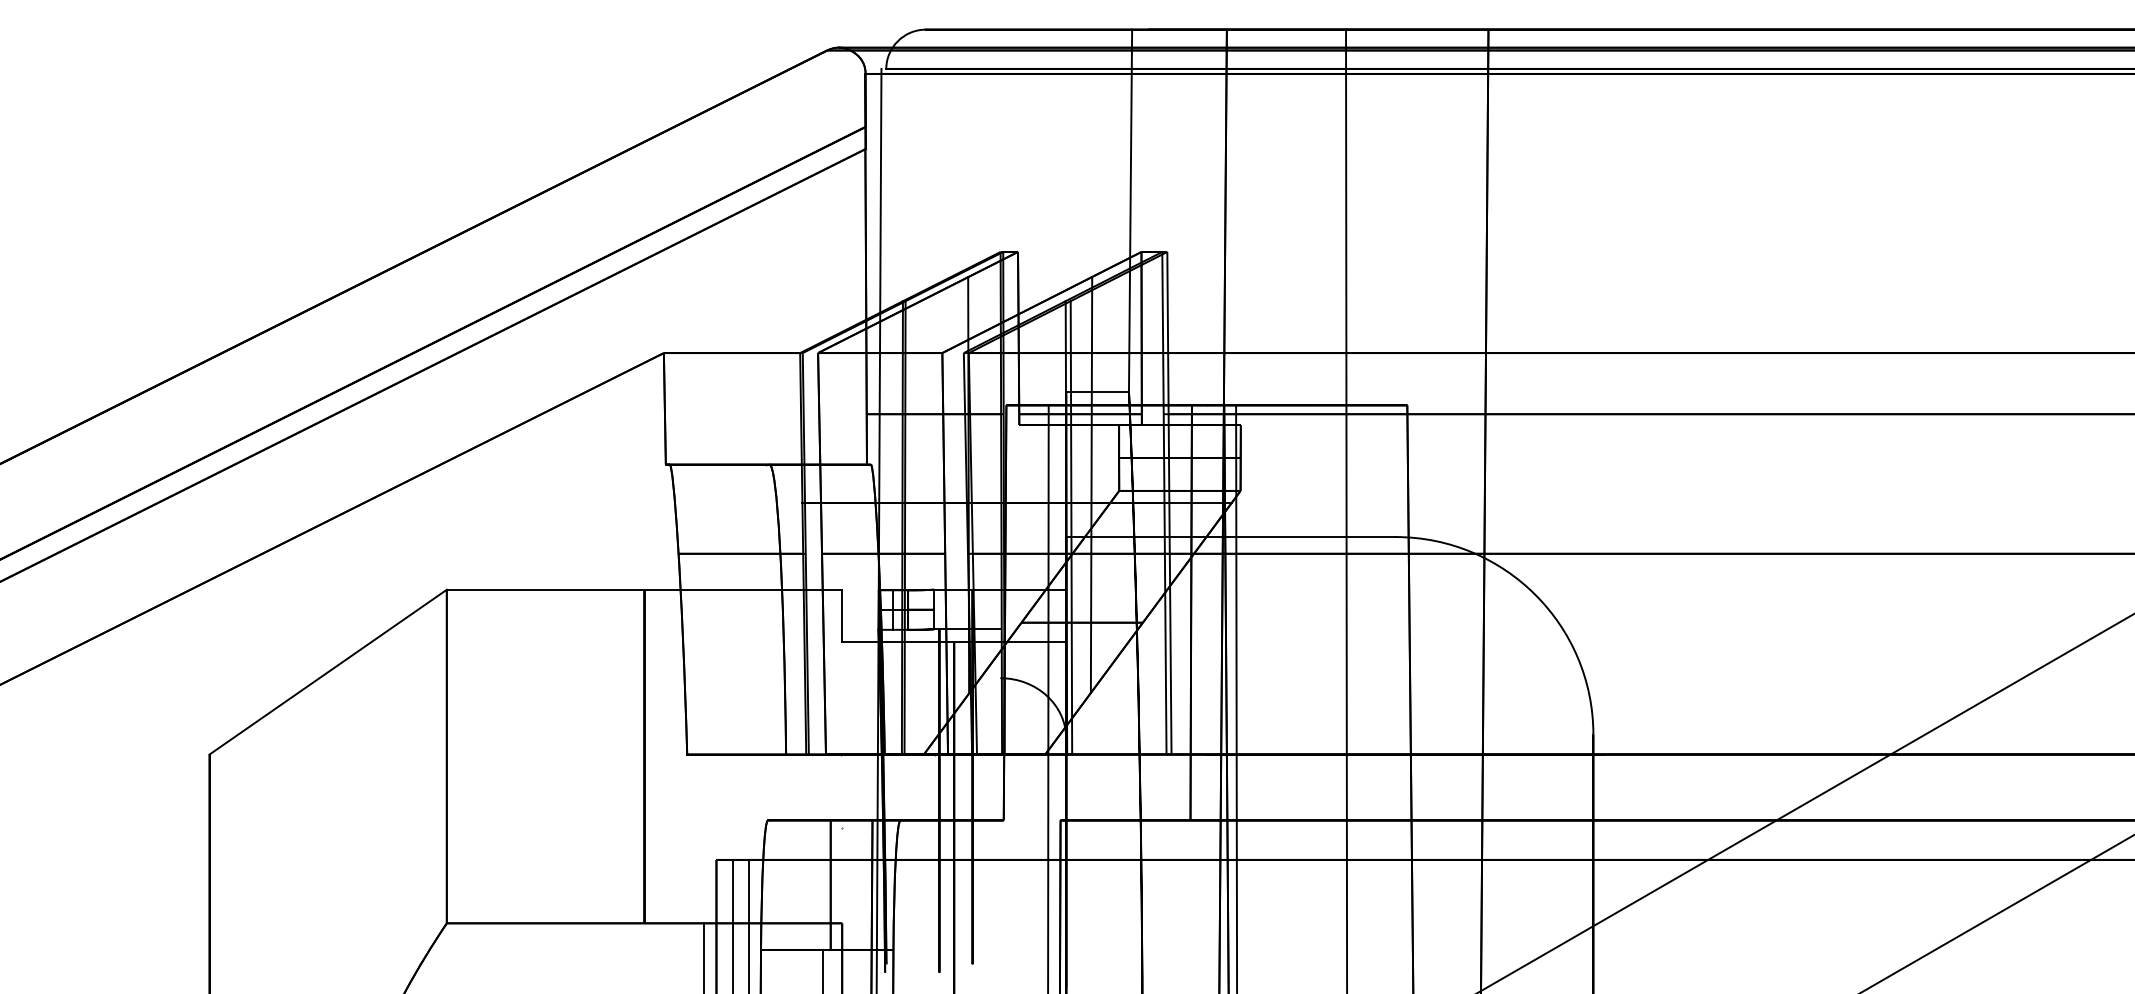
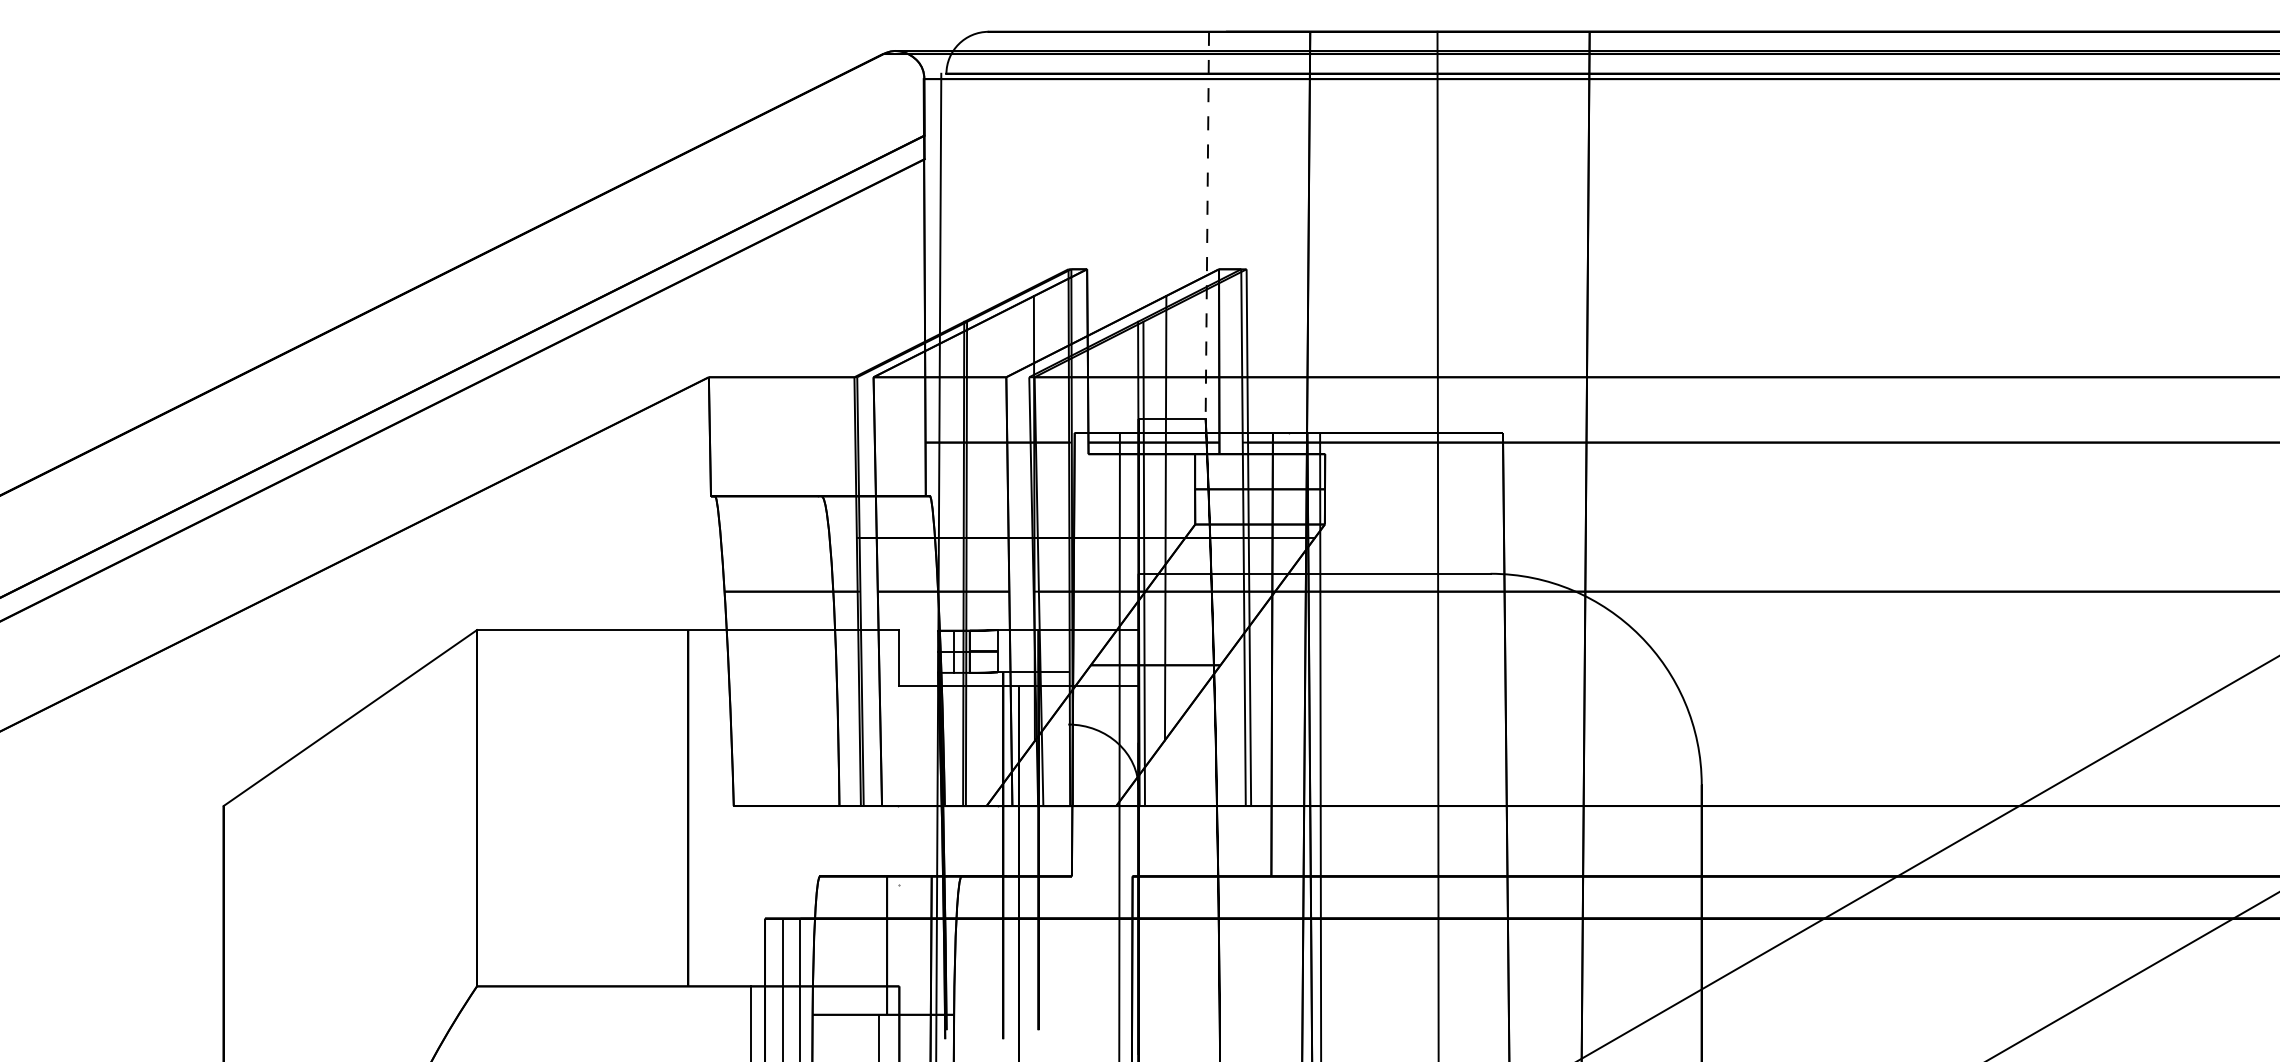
line: (1130, 210) -> (1207, 225), solid -> dashed

